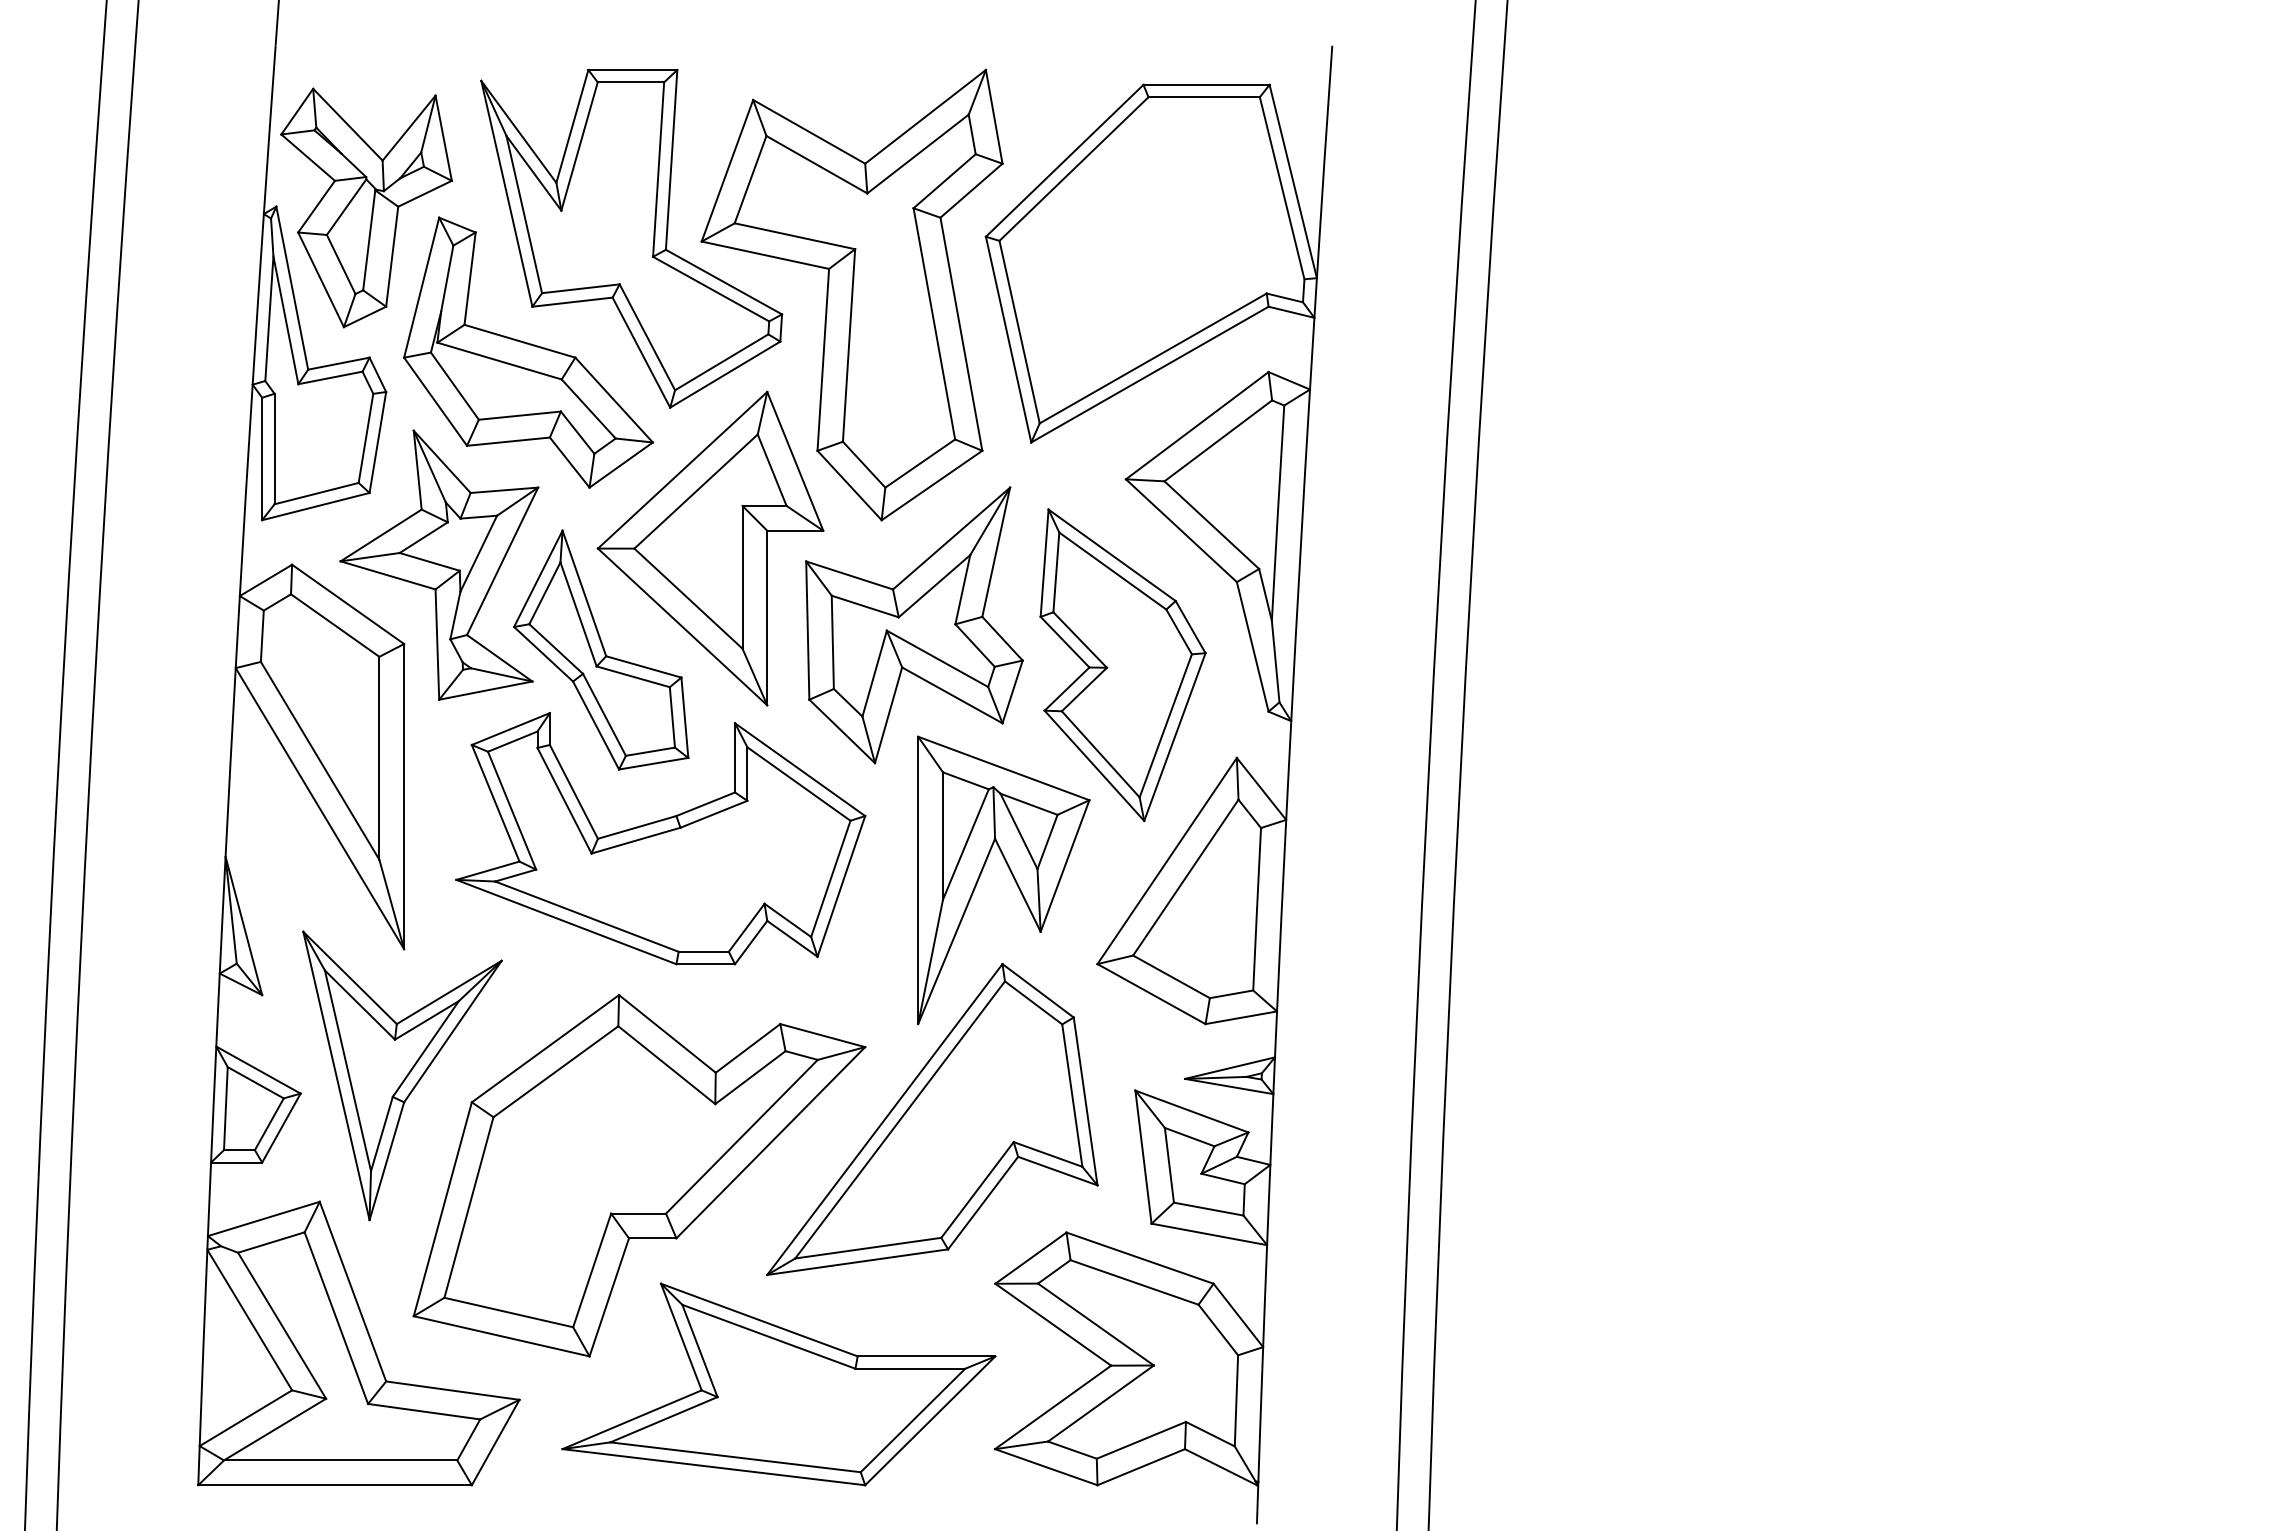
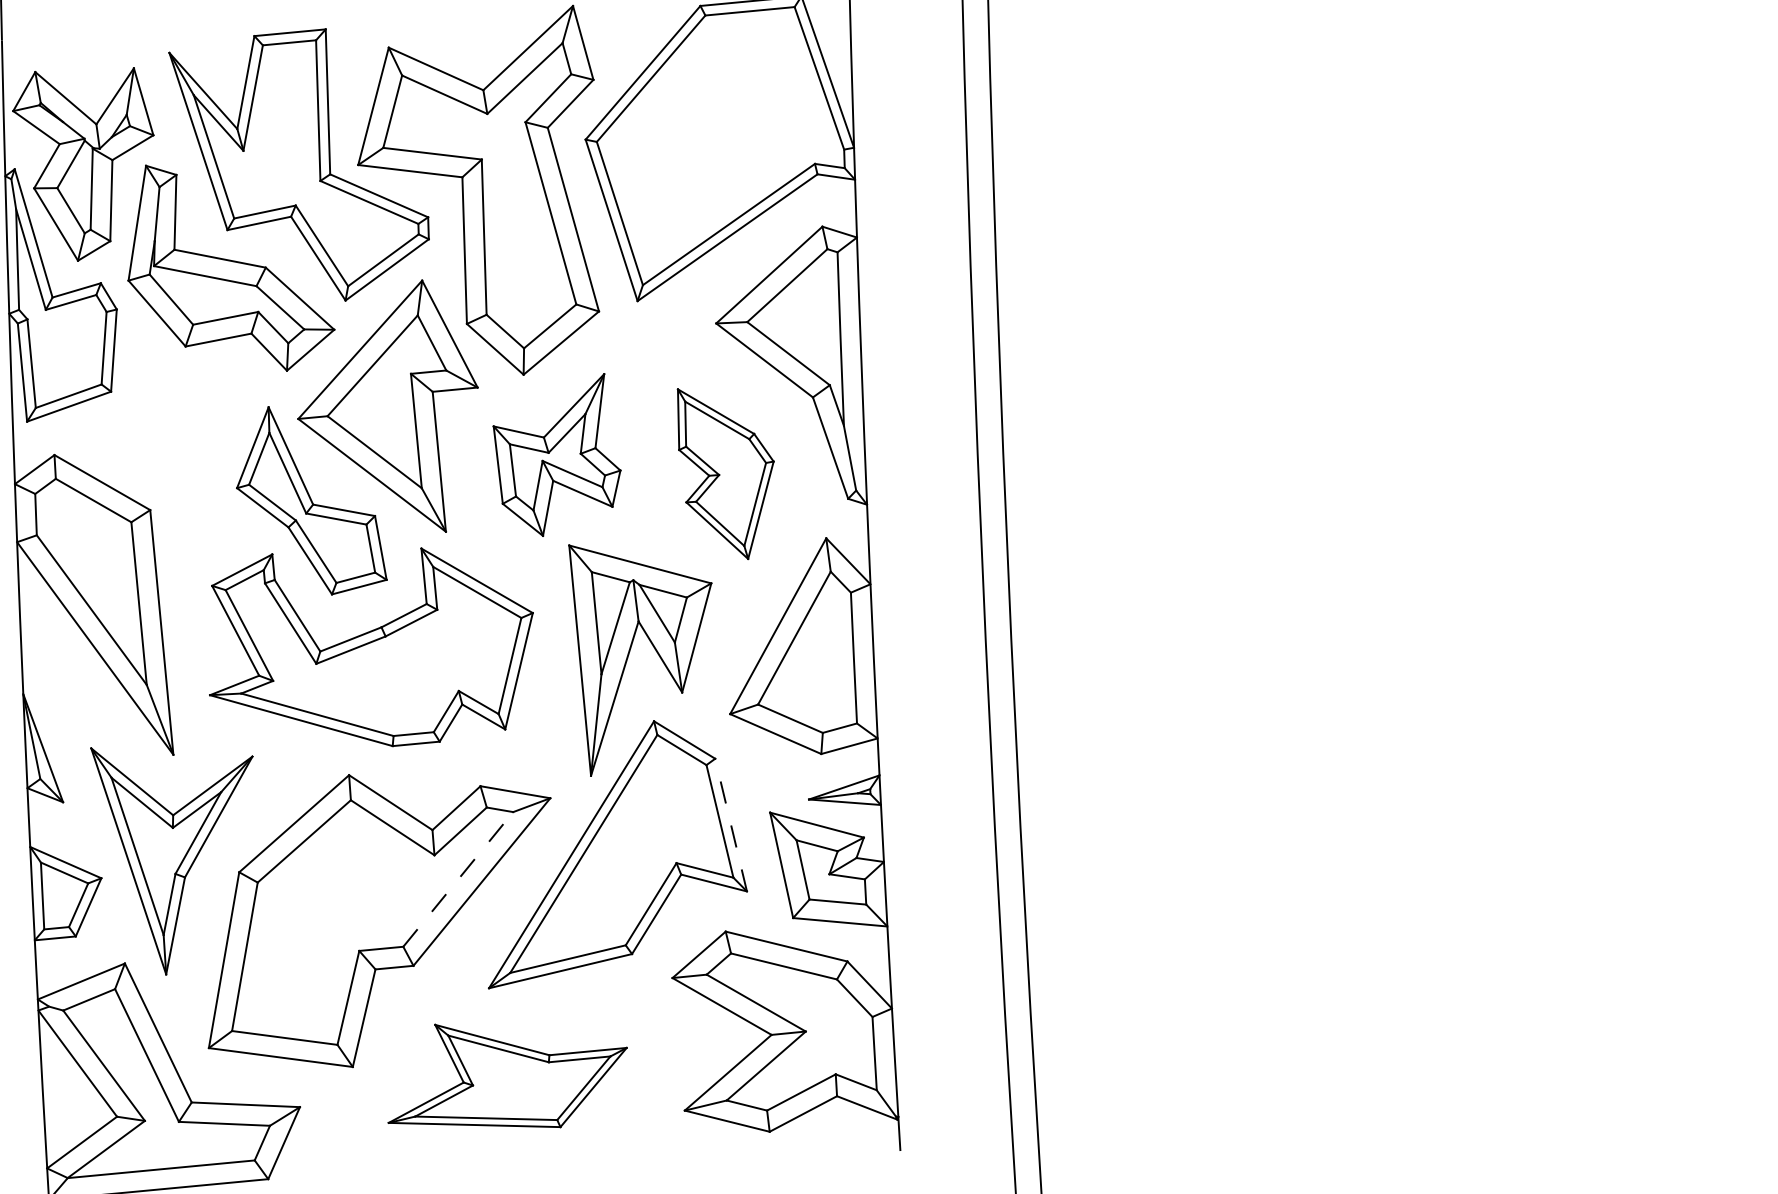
part: (439, 564) -> (172, 443), removed
part: (914, 625) -> (557, 456), size x0.7
part: (1122, 665) -> (727, 472), size x0.7
line: (1085, 1101) -> (730, 825), solid -> dashed
line: (741, 1136) -> (457, 879), solid -> dashed
part: (778, 1384) -> (506, 1075), size x0.7

